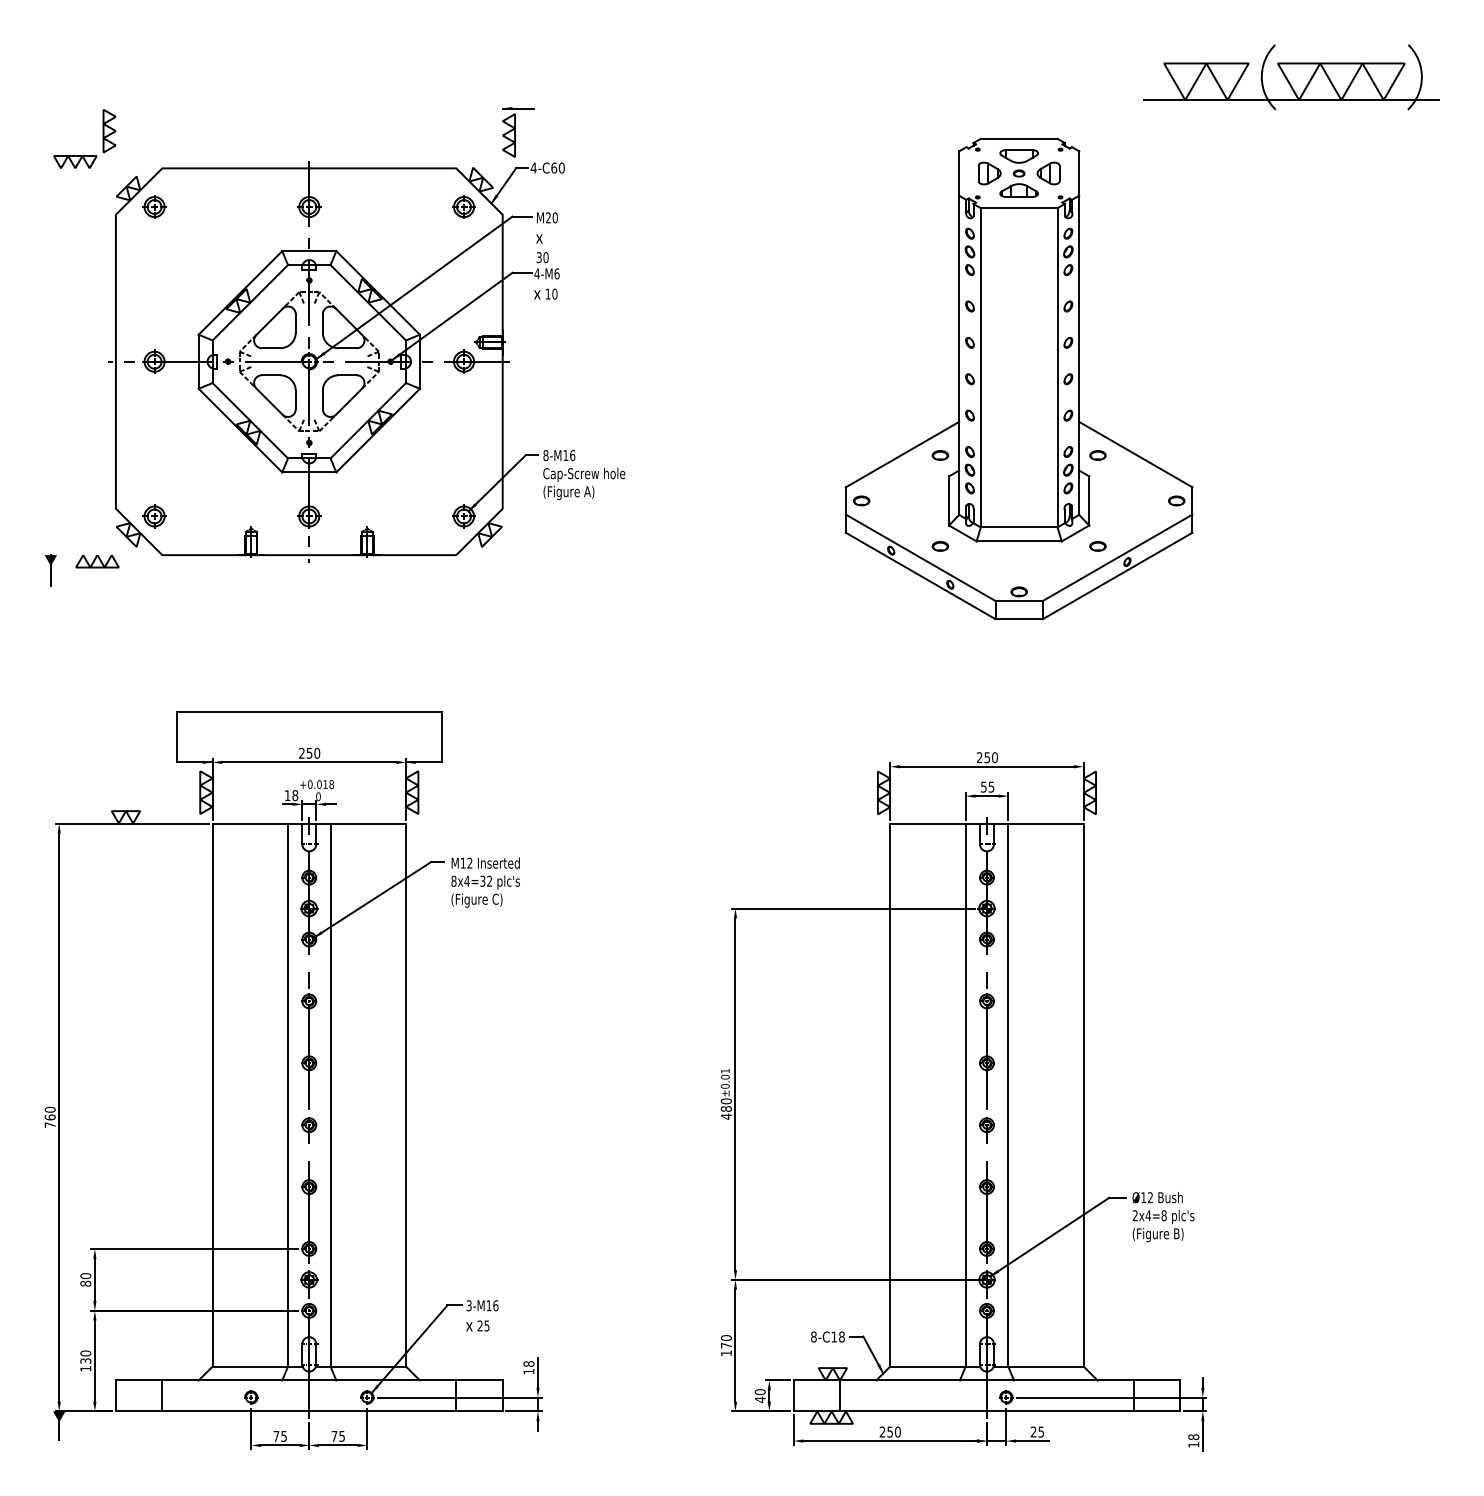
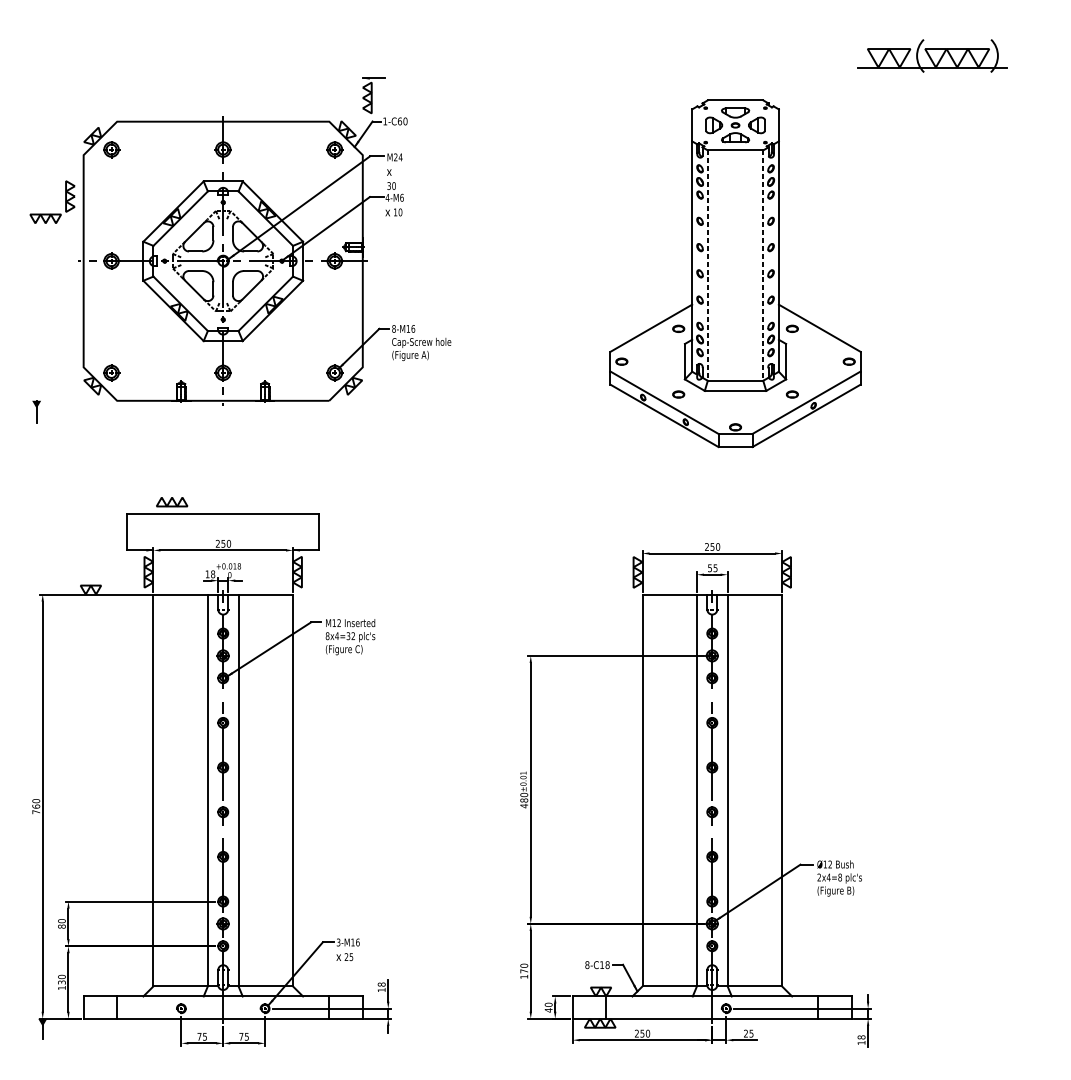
part: (1291, 77) -> (932, 56), size x0.7
part: (84, 155) -> (52, 214), moved
text: (533, 167) -> (385, 121), 4-C60 -> 1-C60
text: (554, 217) -> (400, 157), M20 -> M24
line: (980, 367) -> (707, 265), solid -> dashed
line: (1057, 367) -> (763, 265), solid -> dashed
part: (97, 561) -> (172, 502), moved

